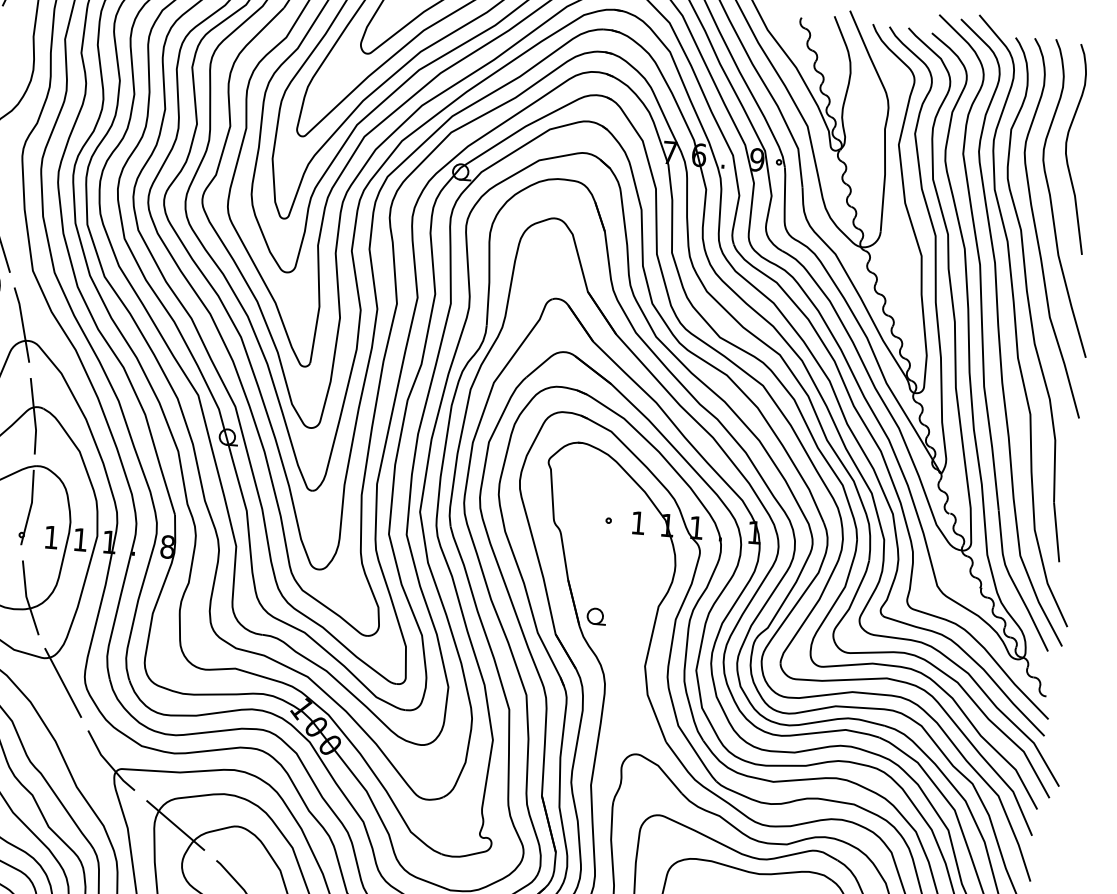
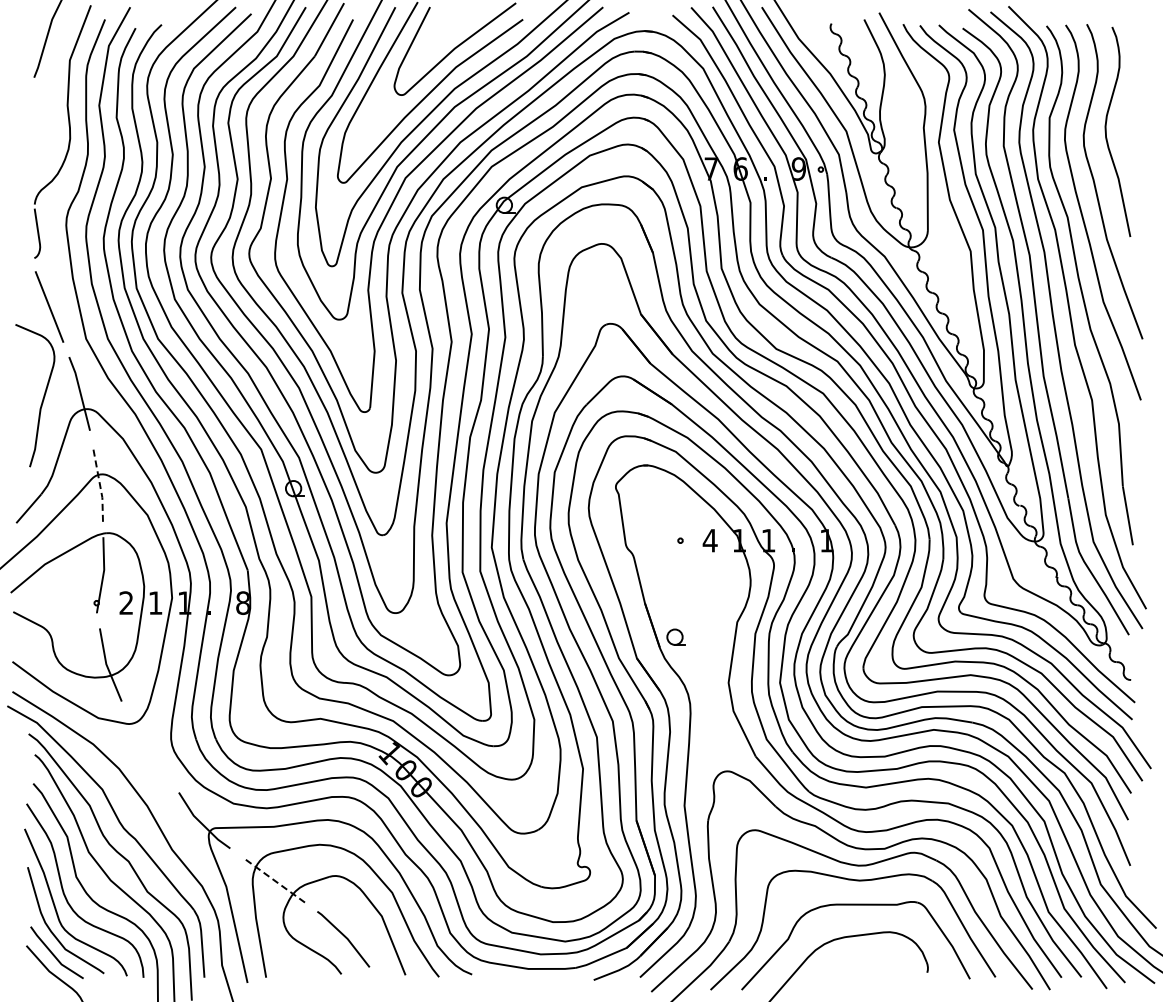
line: (34, 417) -> (99, 484), solid -> dashed
text: (637, 522) -> (709, 540), 1 -> 4
text: (50, 536) -> (125, 602), 1 -> 2
line: (62, 682) -> (149, 746), removed
line: (176, 826) -> (274, 880), solid -> dashed

